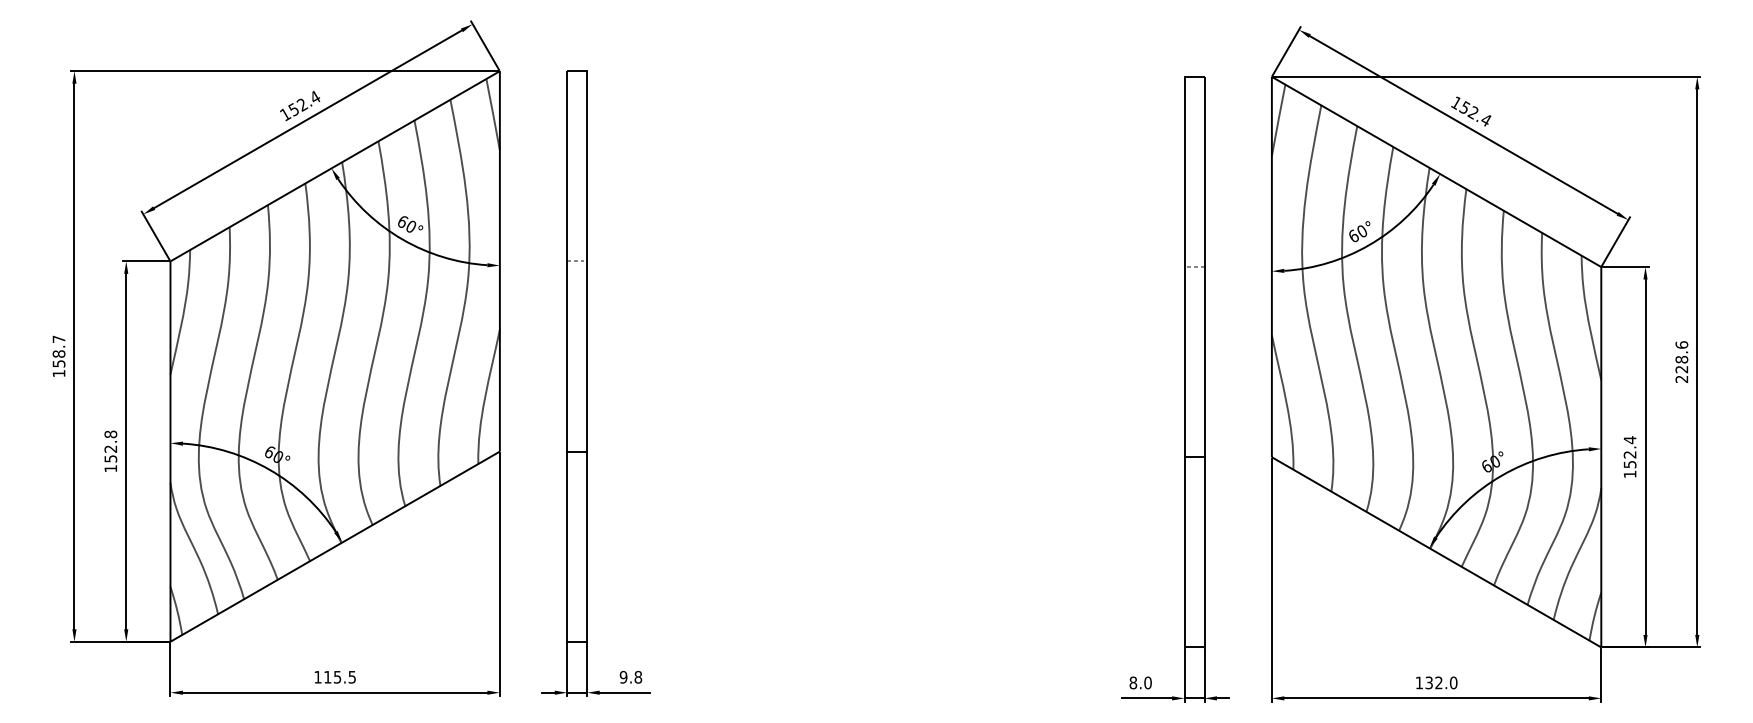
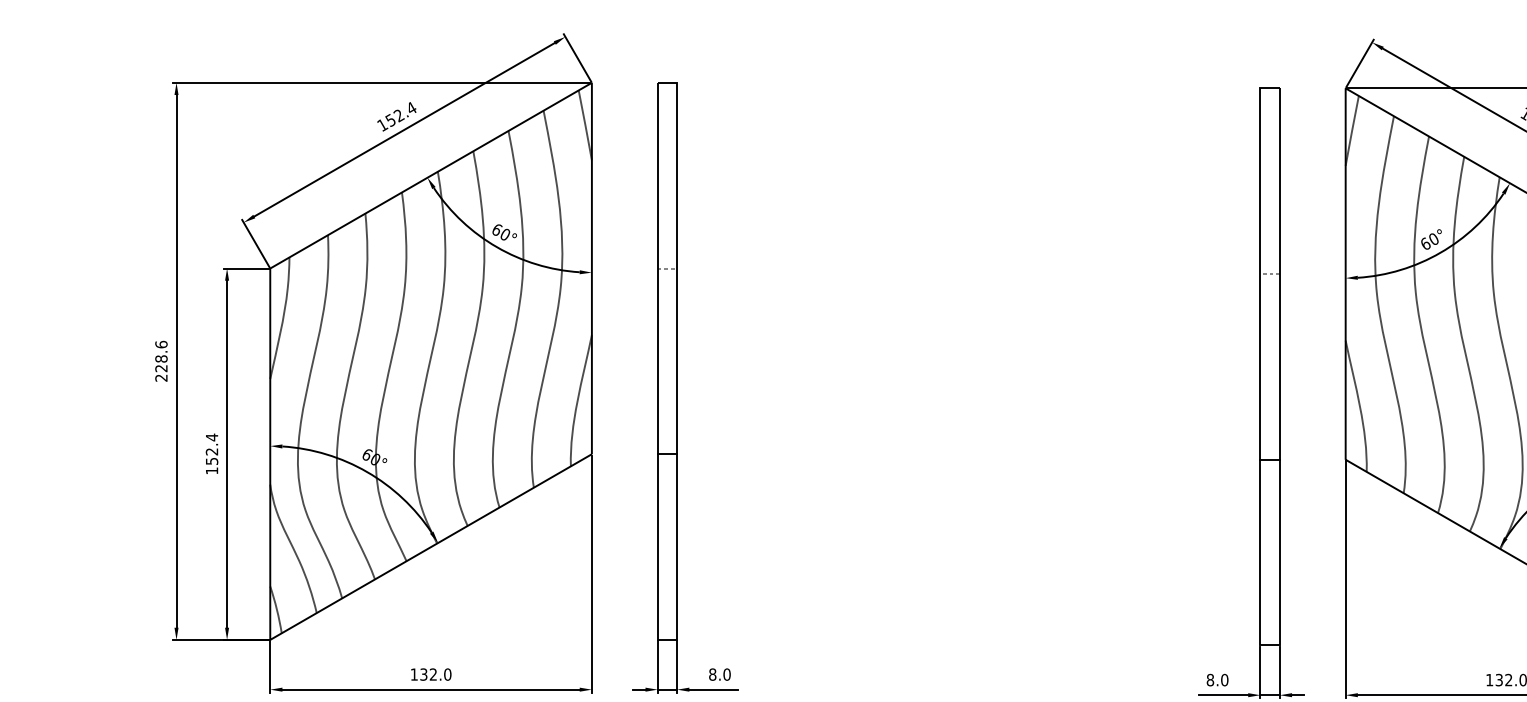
text: (58, 356) -> (160, 361), 158.7 -> 228.6
text: (110, 434) -> (211, 437), 152.8 -> 152.4
text: (340, 676) -> (436, 673), 115.5 -> 132.0
text: (630, 677) -> (719, 674), 9.8 -> 8.0

